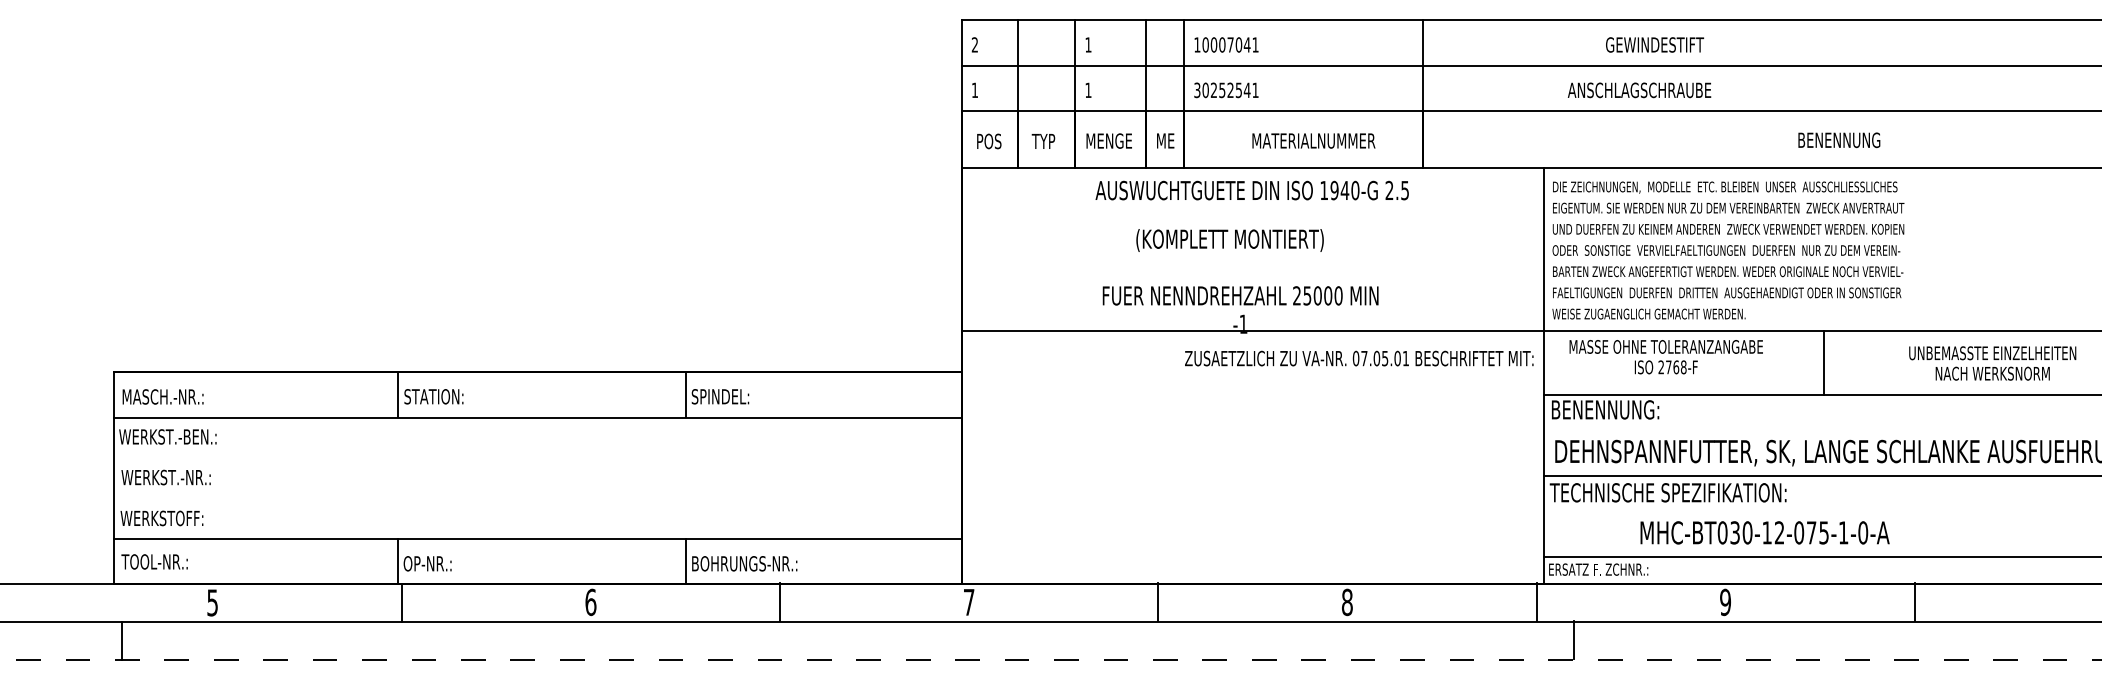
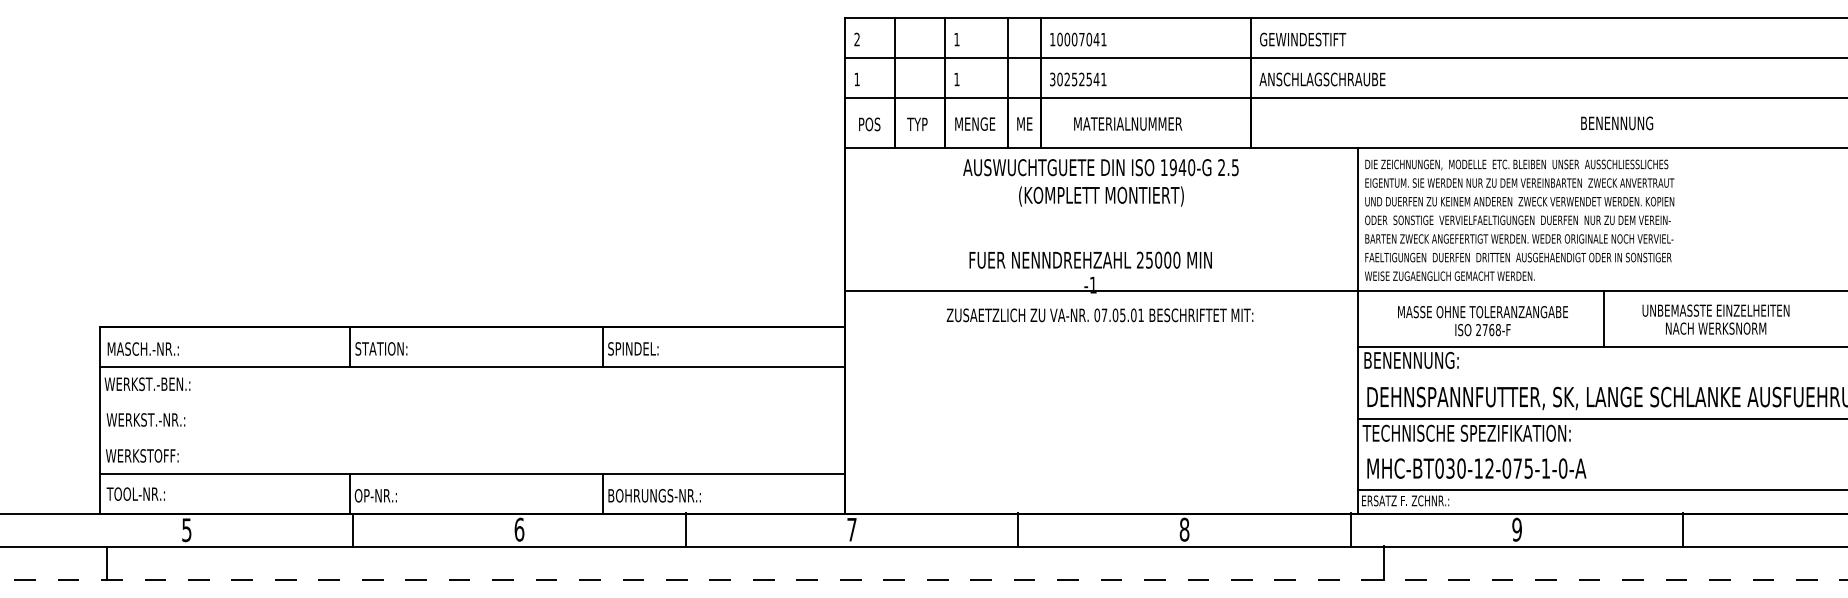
text: (1655, 44) -> (1303, 39), moved
text: (1639, 90) -> (1322, 79), moved
text: (1314, 140) -> (1128, 123), moved
text: (1230, 240) -> (1101, 196), moved
text: (1665, 357) -> (1482, 321), moved
text: (1358, 358) -> (1099, 315), moved
text: (1992, 363) -> (1715, 319), moved
text: (1764, 532) -> (1476, 468), moved

